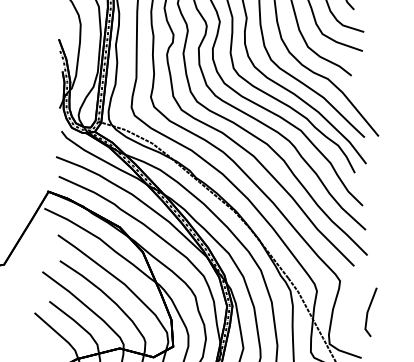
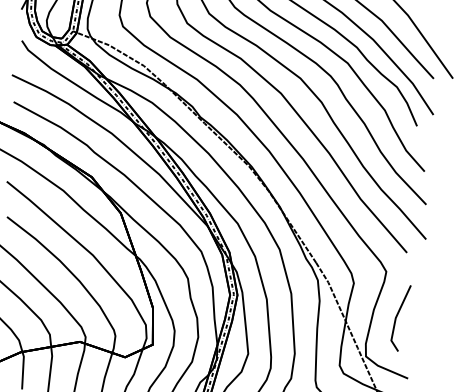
line: (368, 312) -> (397, 318), moved

